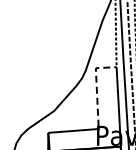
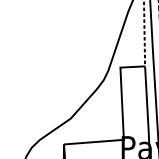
line: (96, 86) -> (121, 89), dashed -> solid

